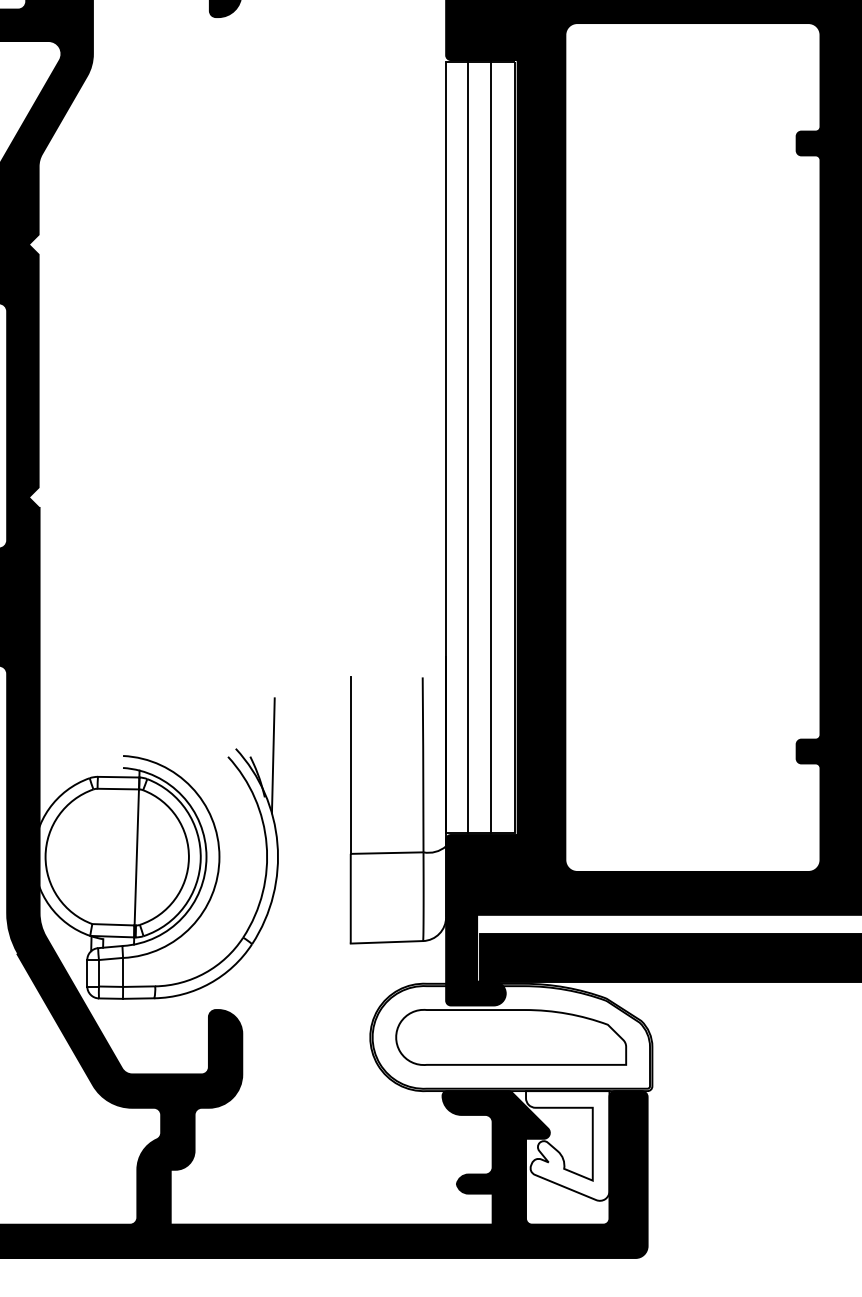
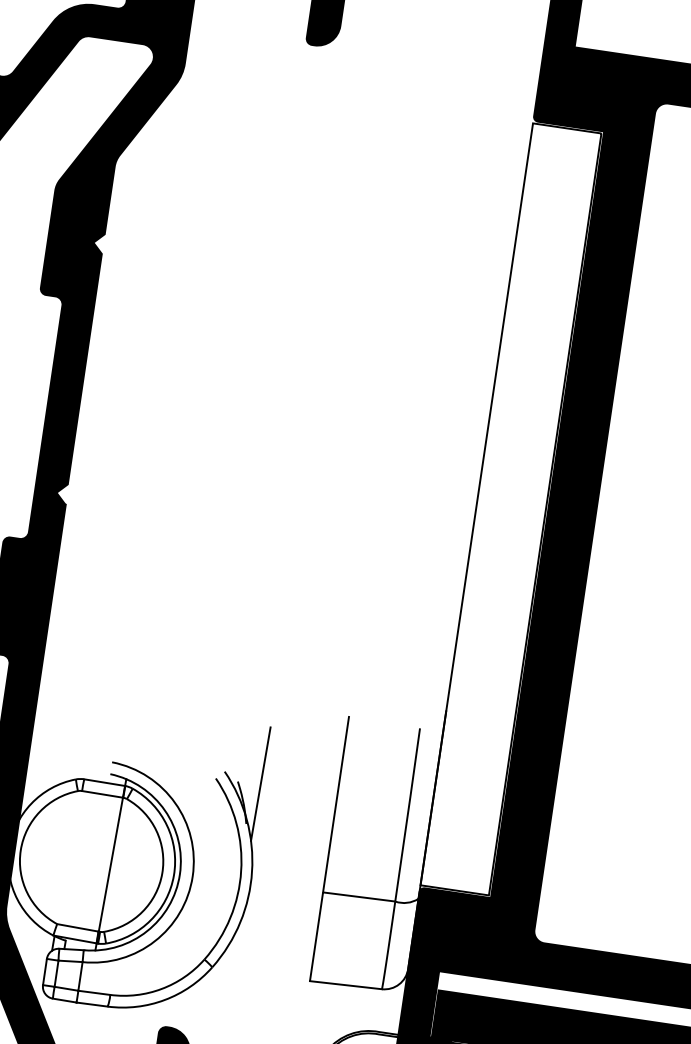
line: (467, 447) -> (497, 507), removed
line: (491, 447) -> (521, 510), removed

